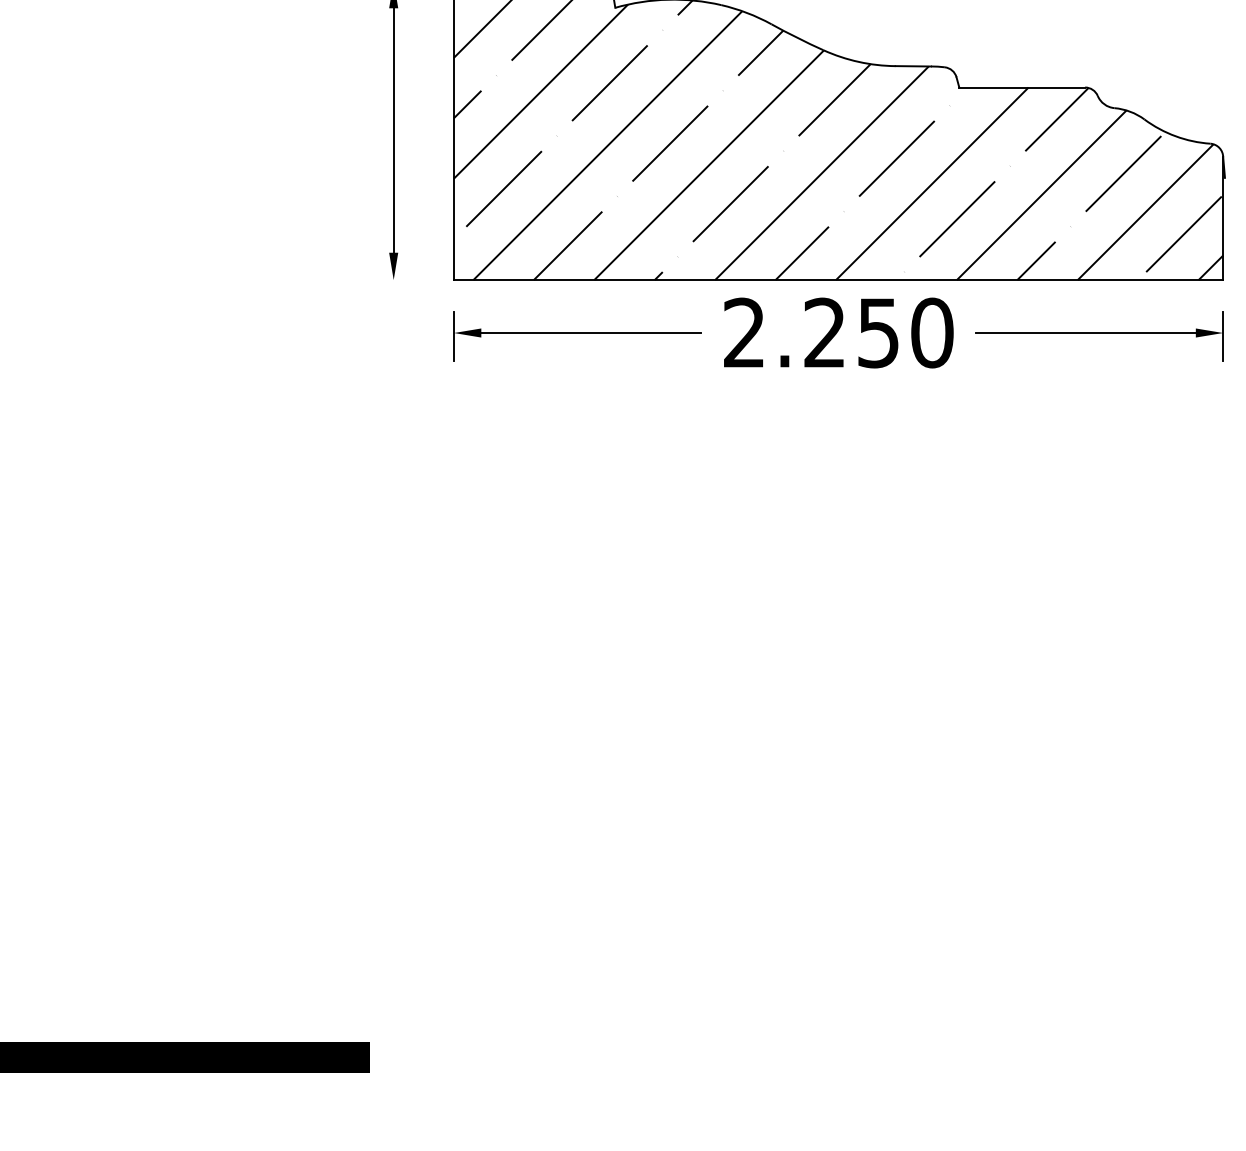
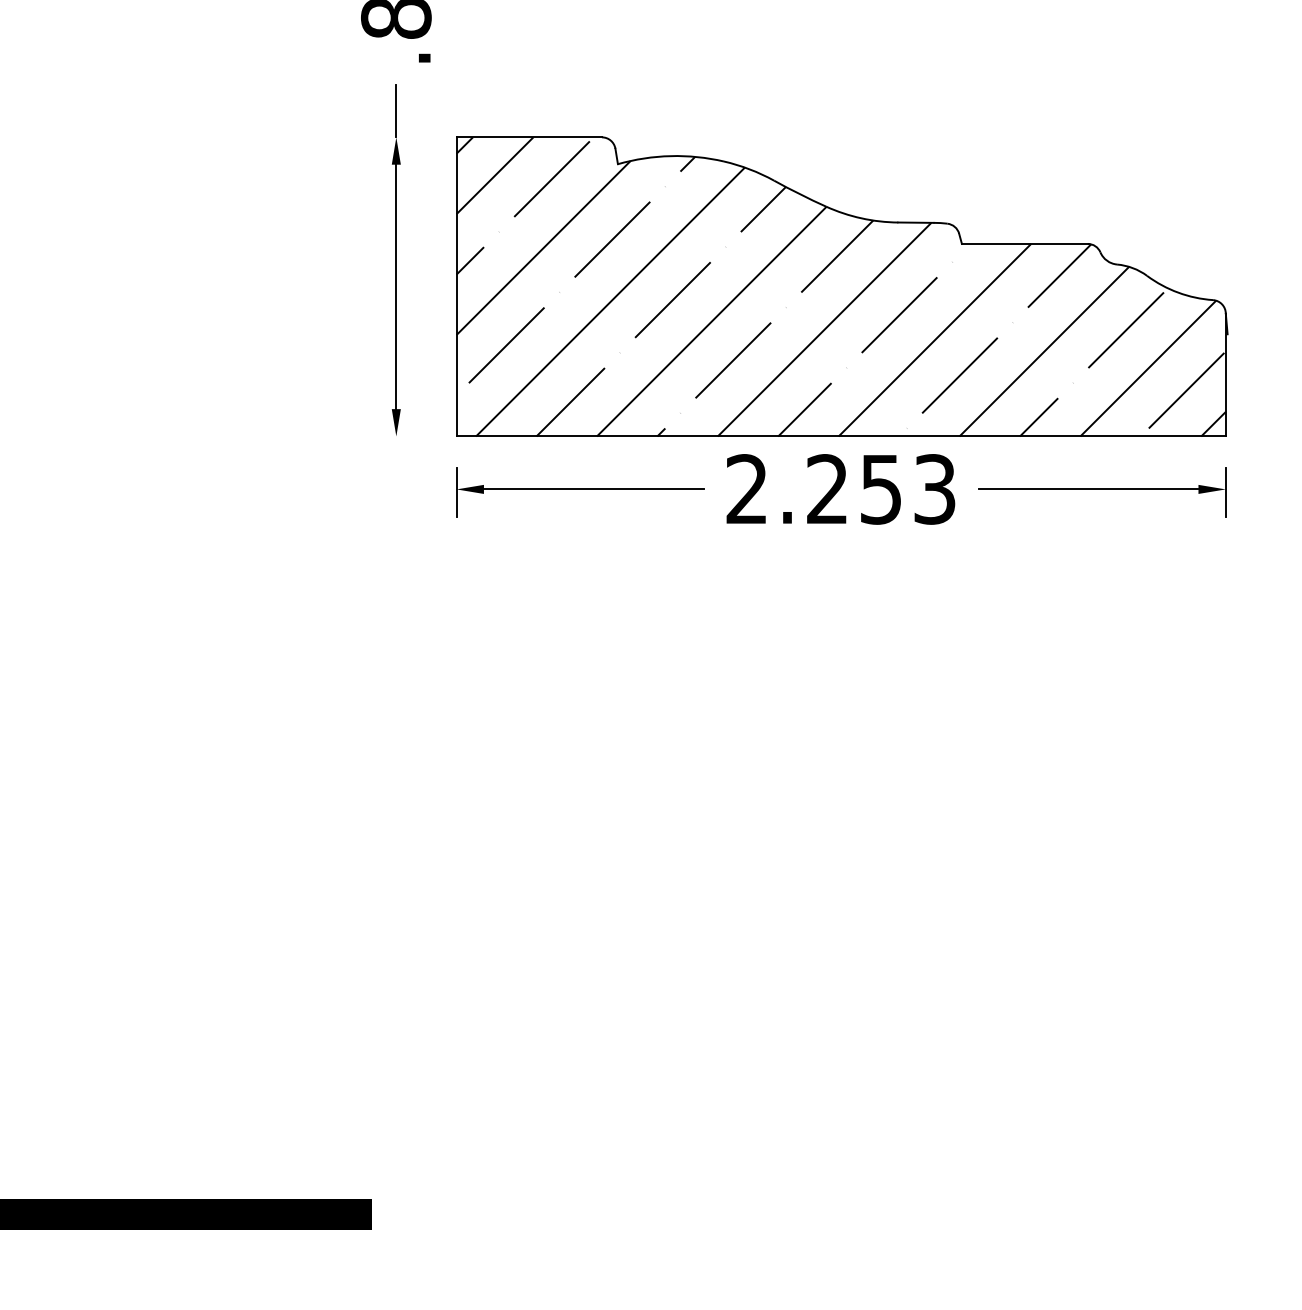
text: (931, 333) -> (934, 489), 2.250 -> 2.253

